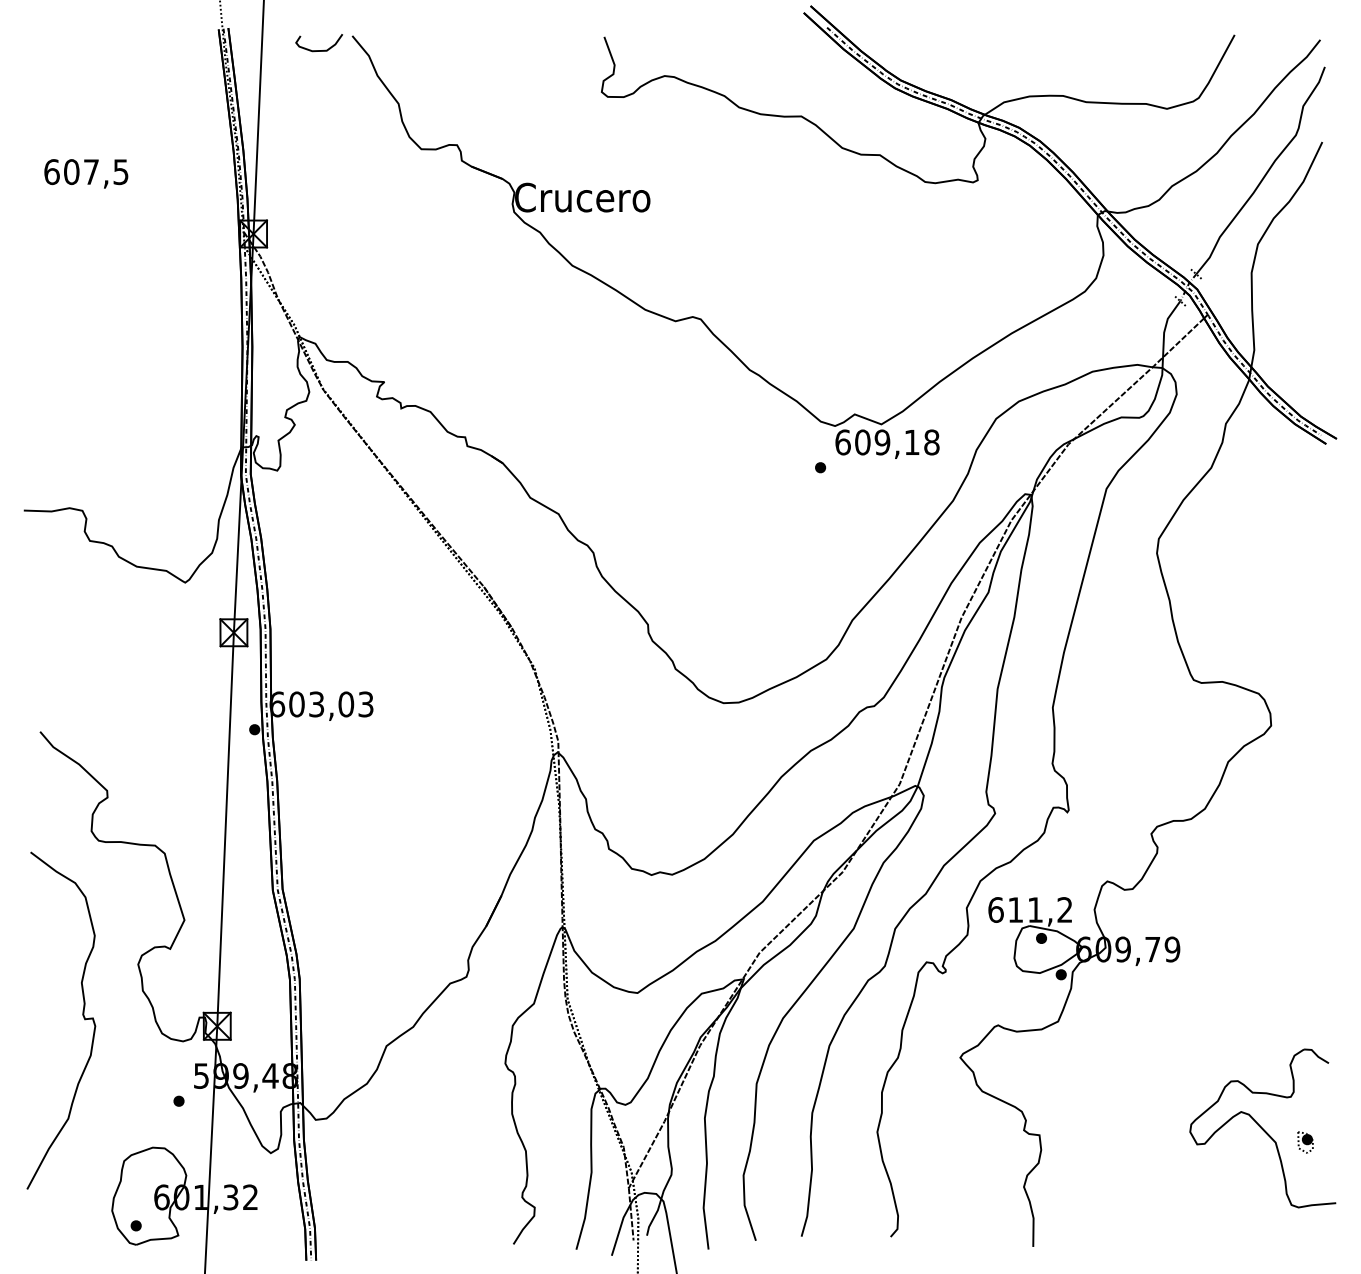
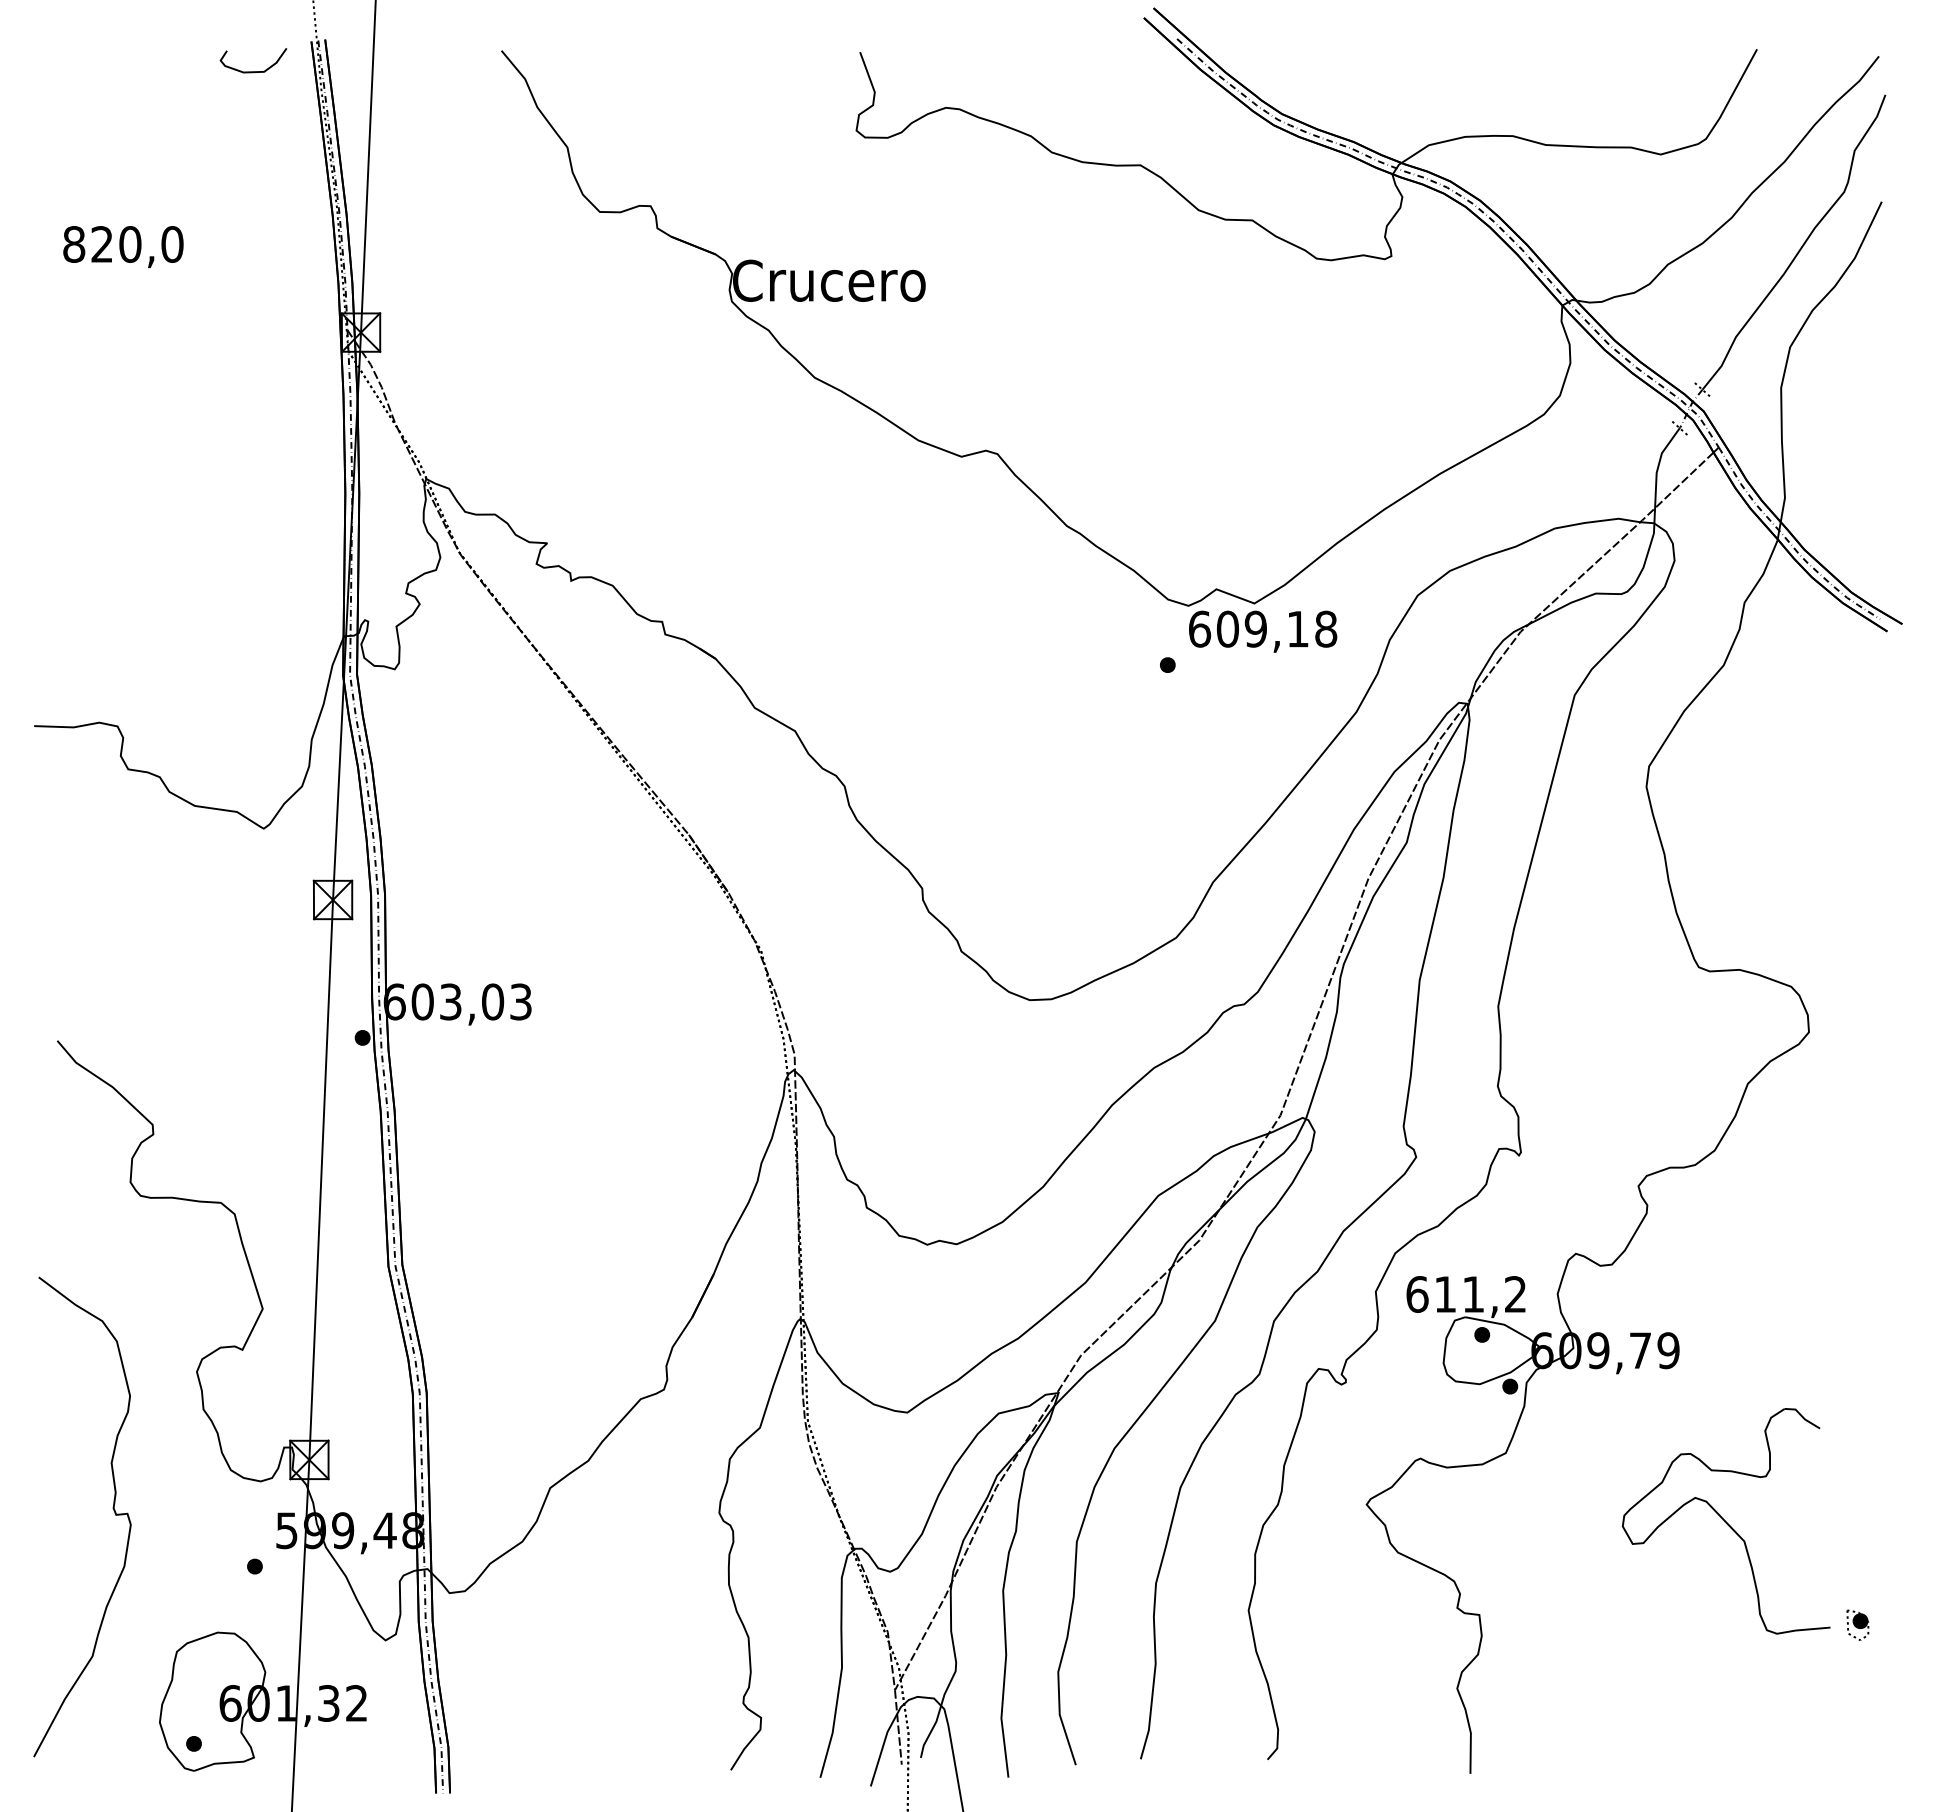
curve: (319, 50) -> (253, 71), moved
text: (86, 172) -> (123, 244), 607,5 -> 820,0
curve: (82, 1014) -> (112, 1508), moved
part: (1262, 1128) -> (1725, 1521), moved

